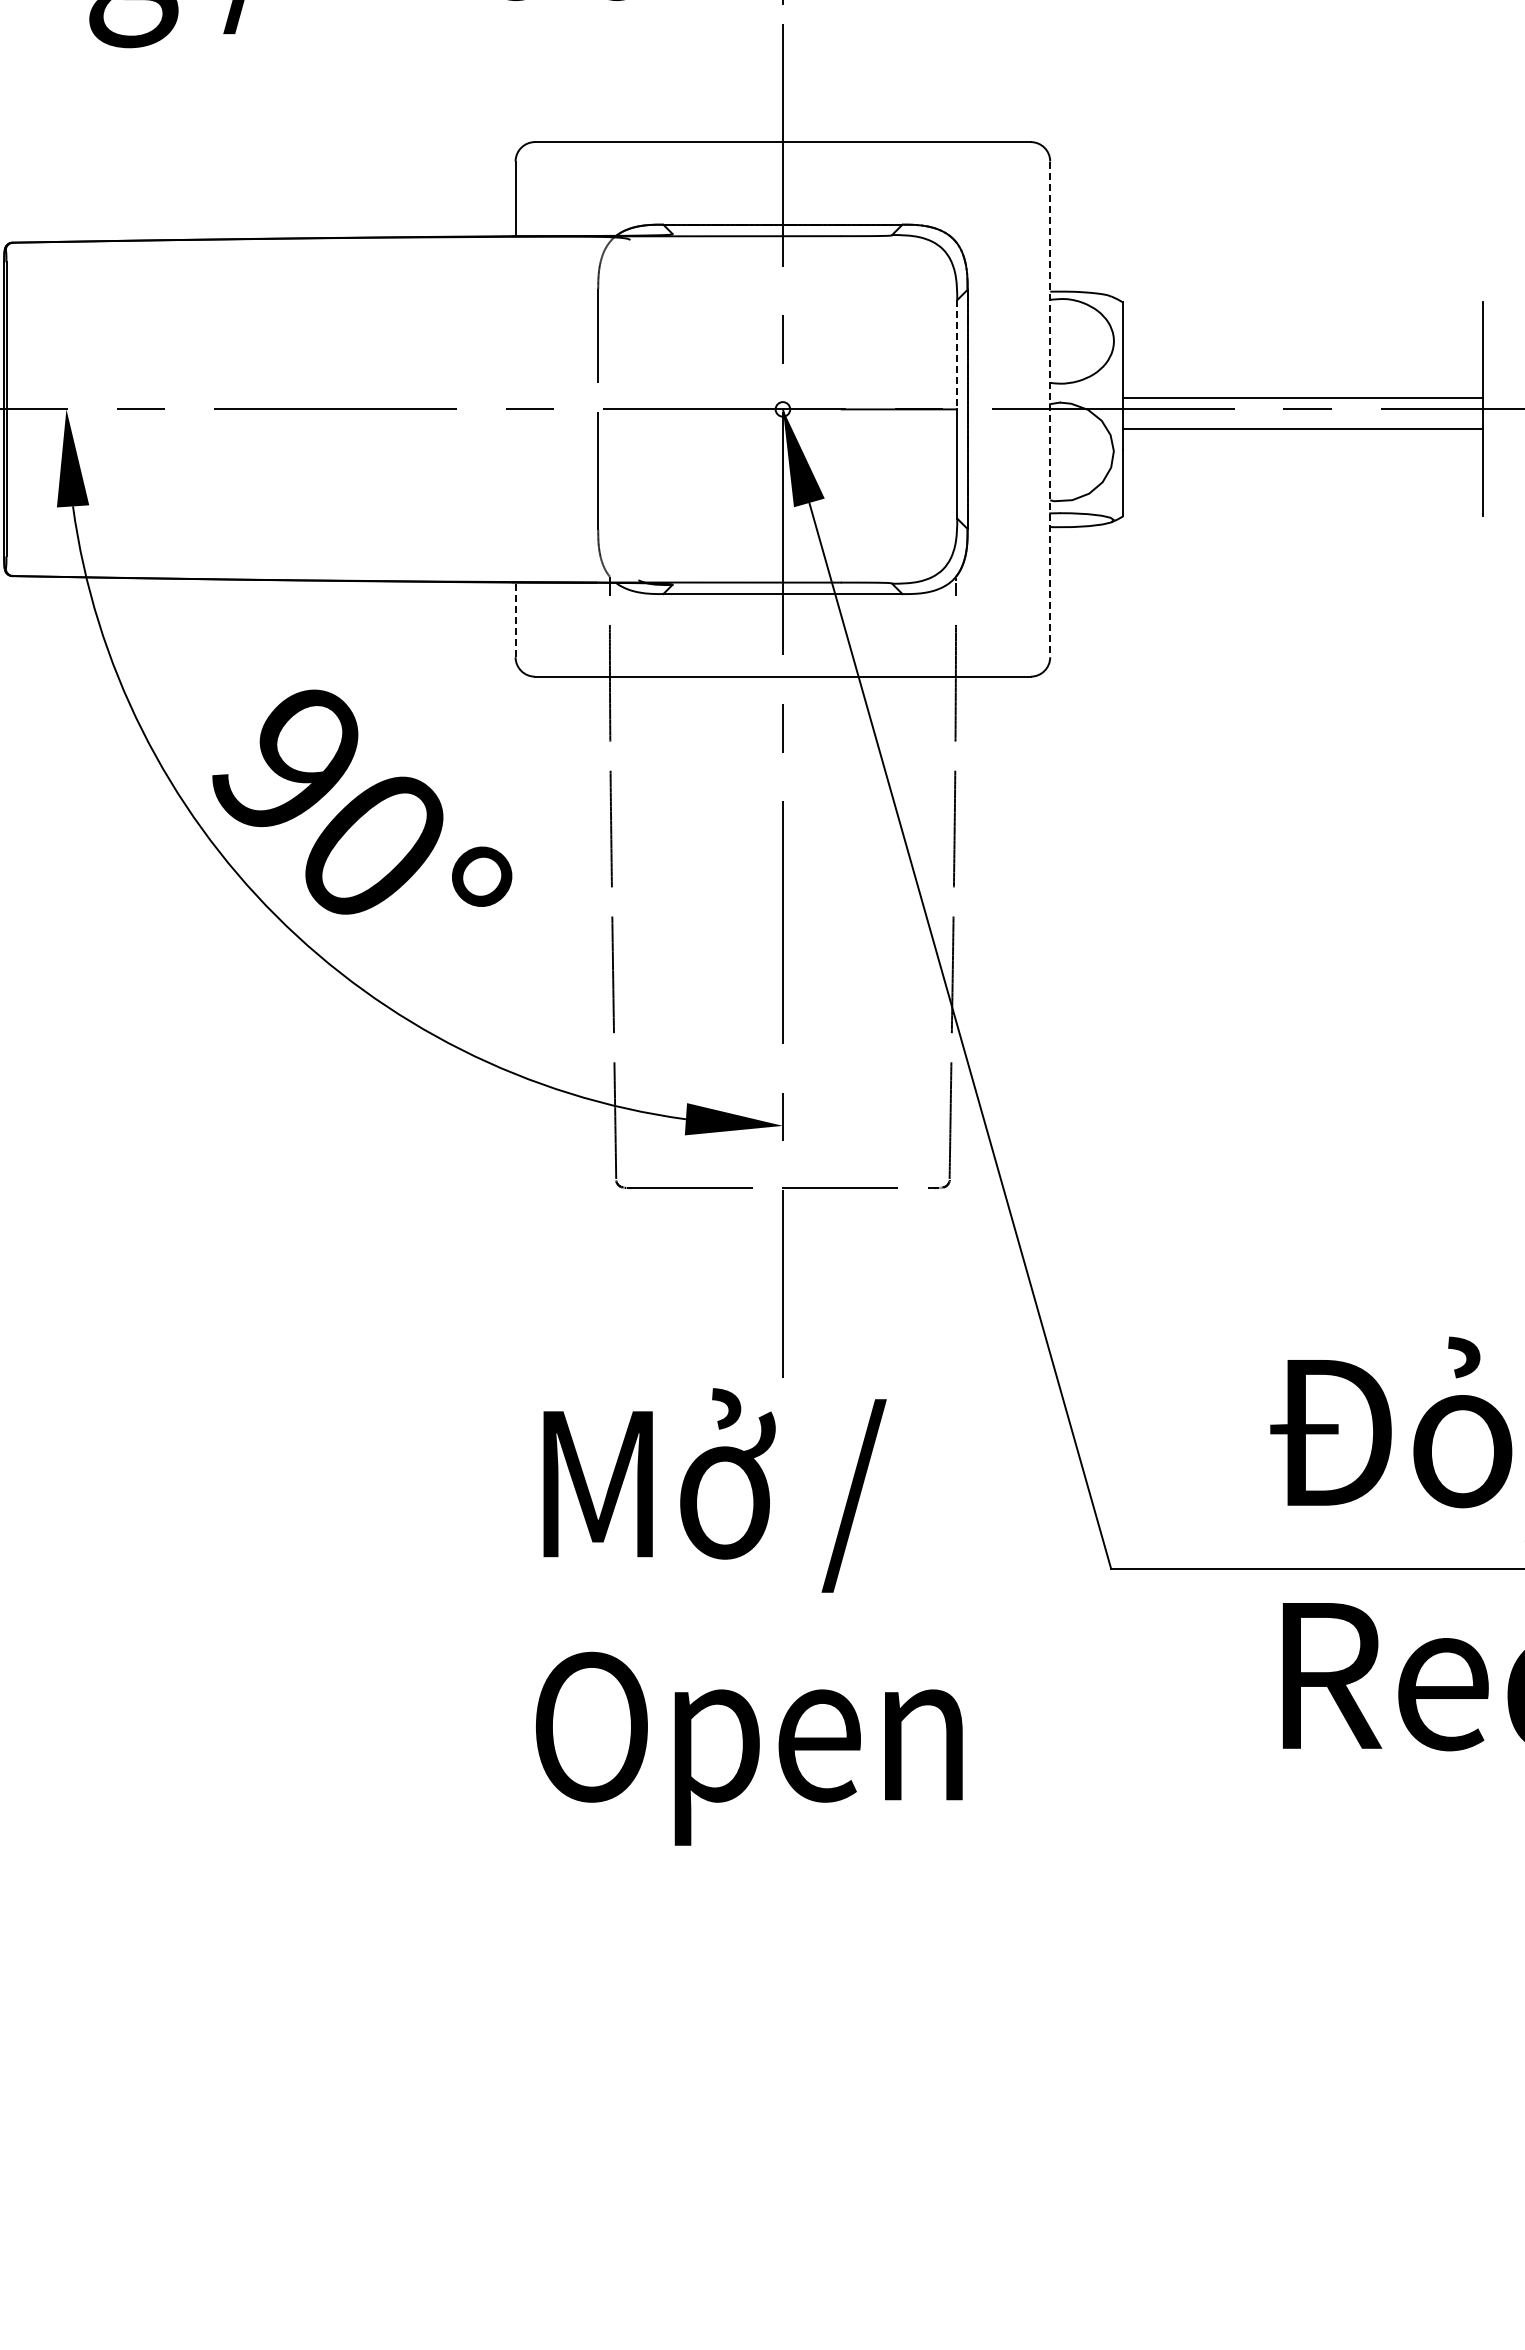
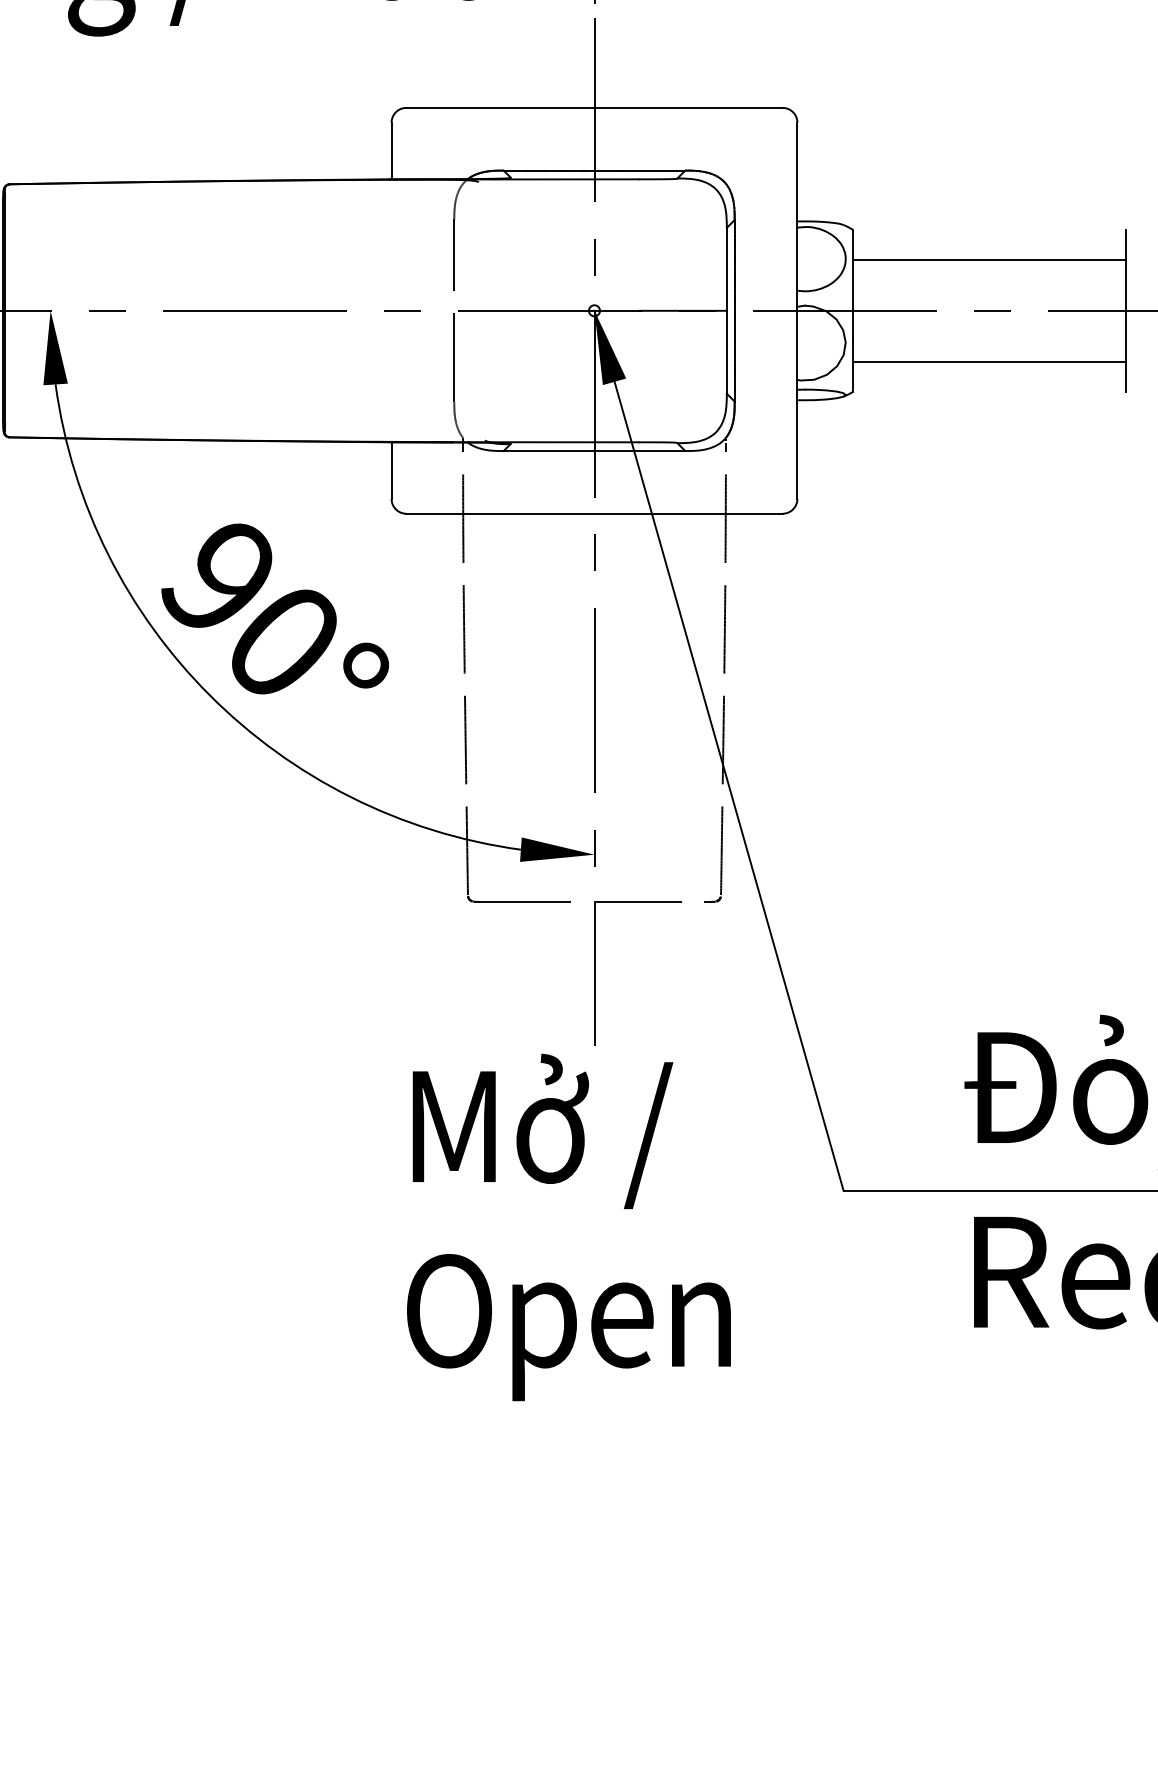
line: (957, 354) -> (727, 269), dashed -> solid
line: (1302, 397) -> (988, 259), moved
line: (1050, 409) -> (797, 310), dashed -> solid
line: (1302, 428) -> (988, 361), moved
line: (515, 619) -> (391, 470), dashed -> solid

